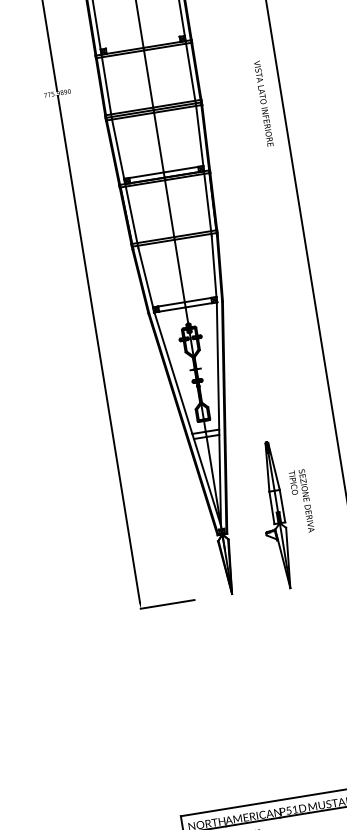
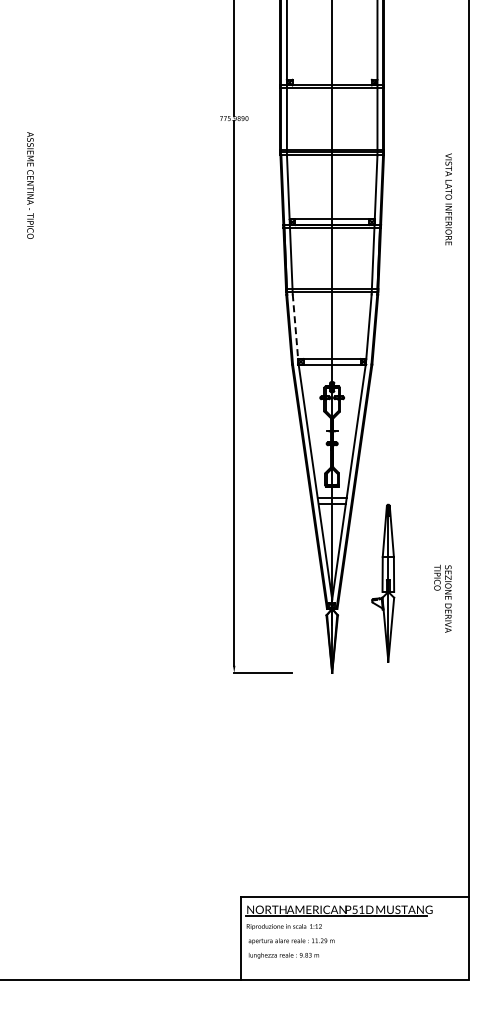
text: (263, 103) -> (448, 199), moved
line: (146, 280) -> (295, 329), solid -> dashed
text: (301, 501) -> (442, 598), moved
part: (273, 515) -> (383, 582), moved

